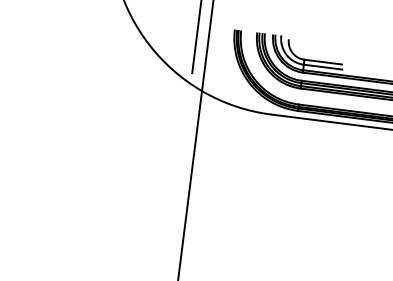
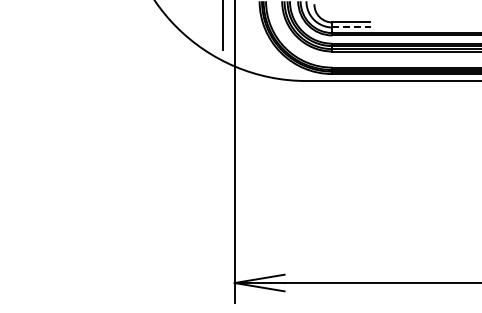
line: (323, 67) -> (352, 27), solid -> dashed

